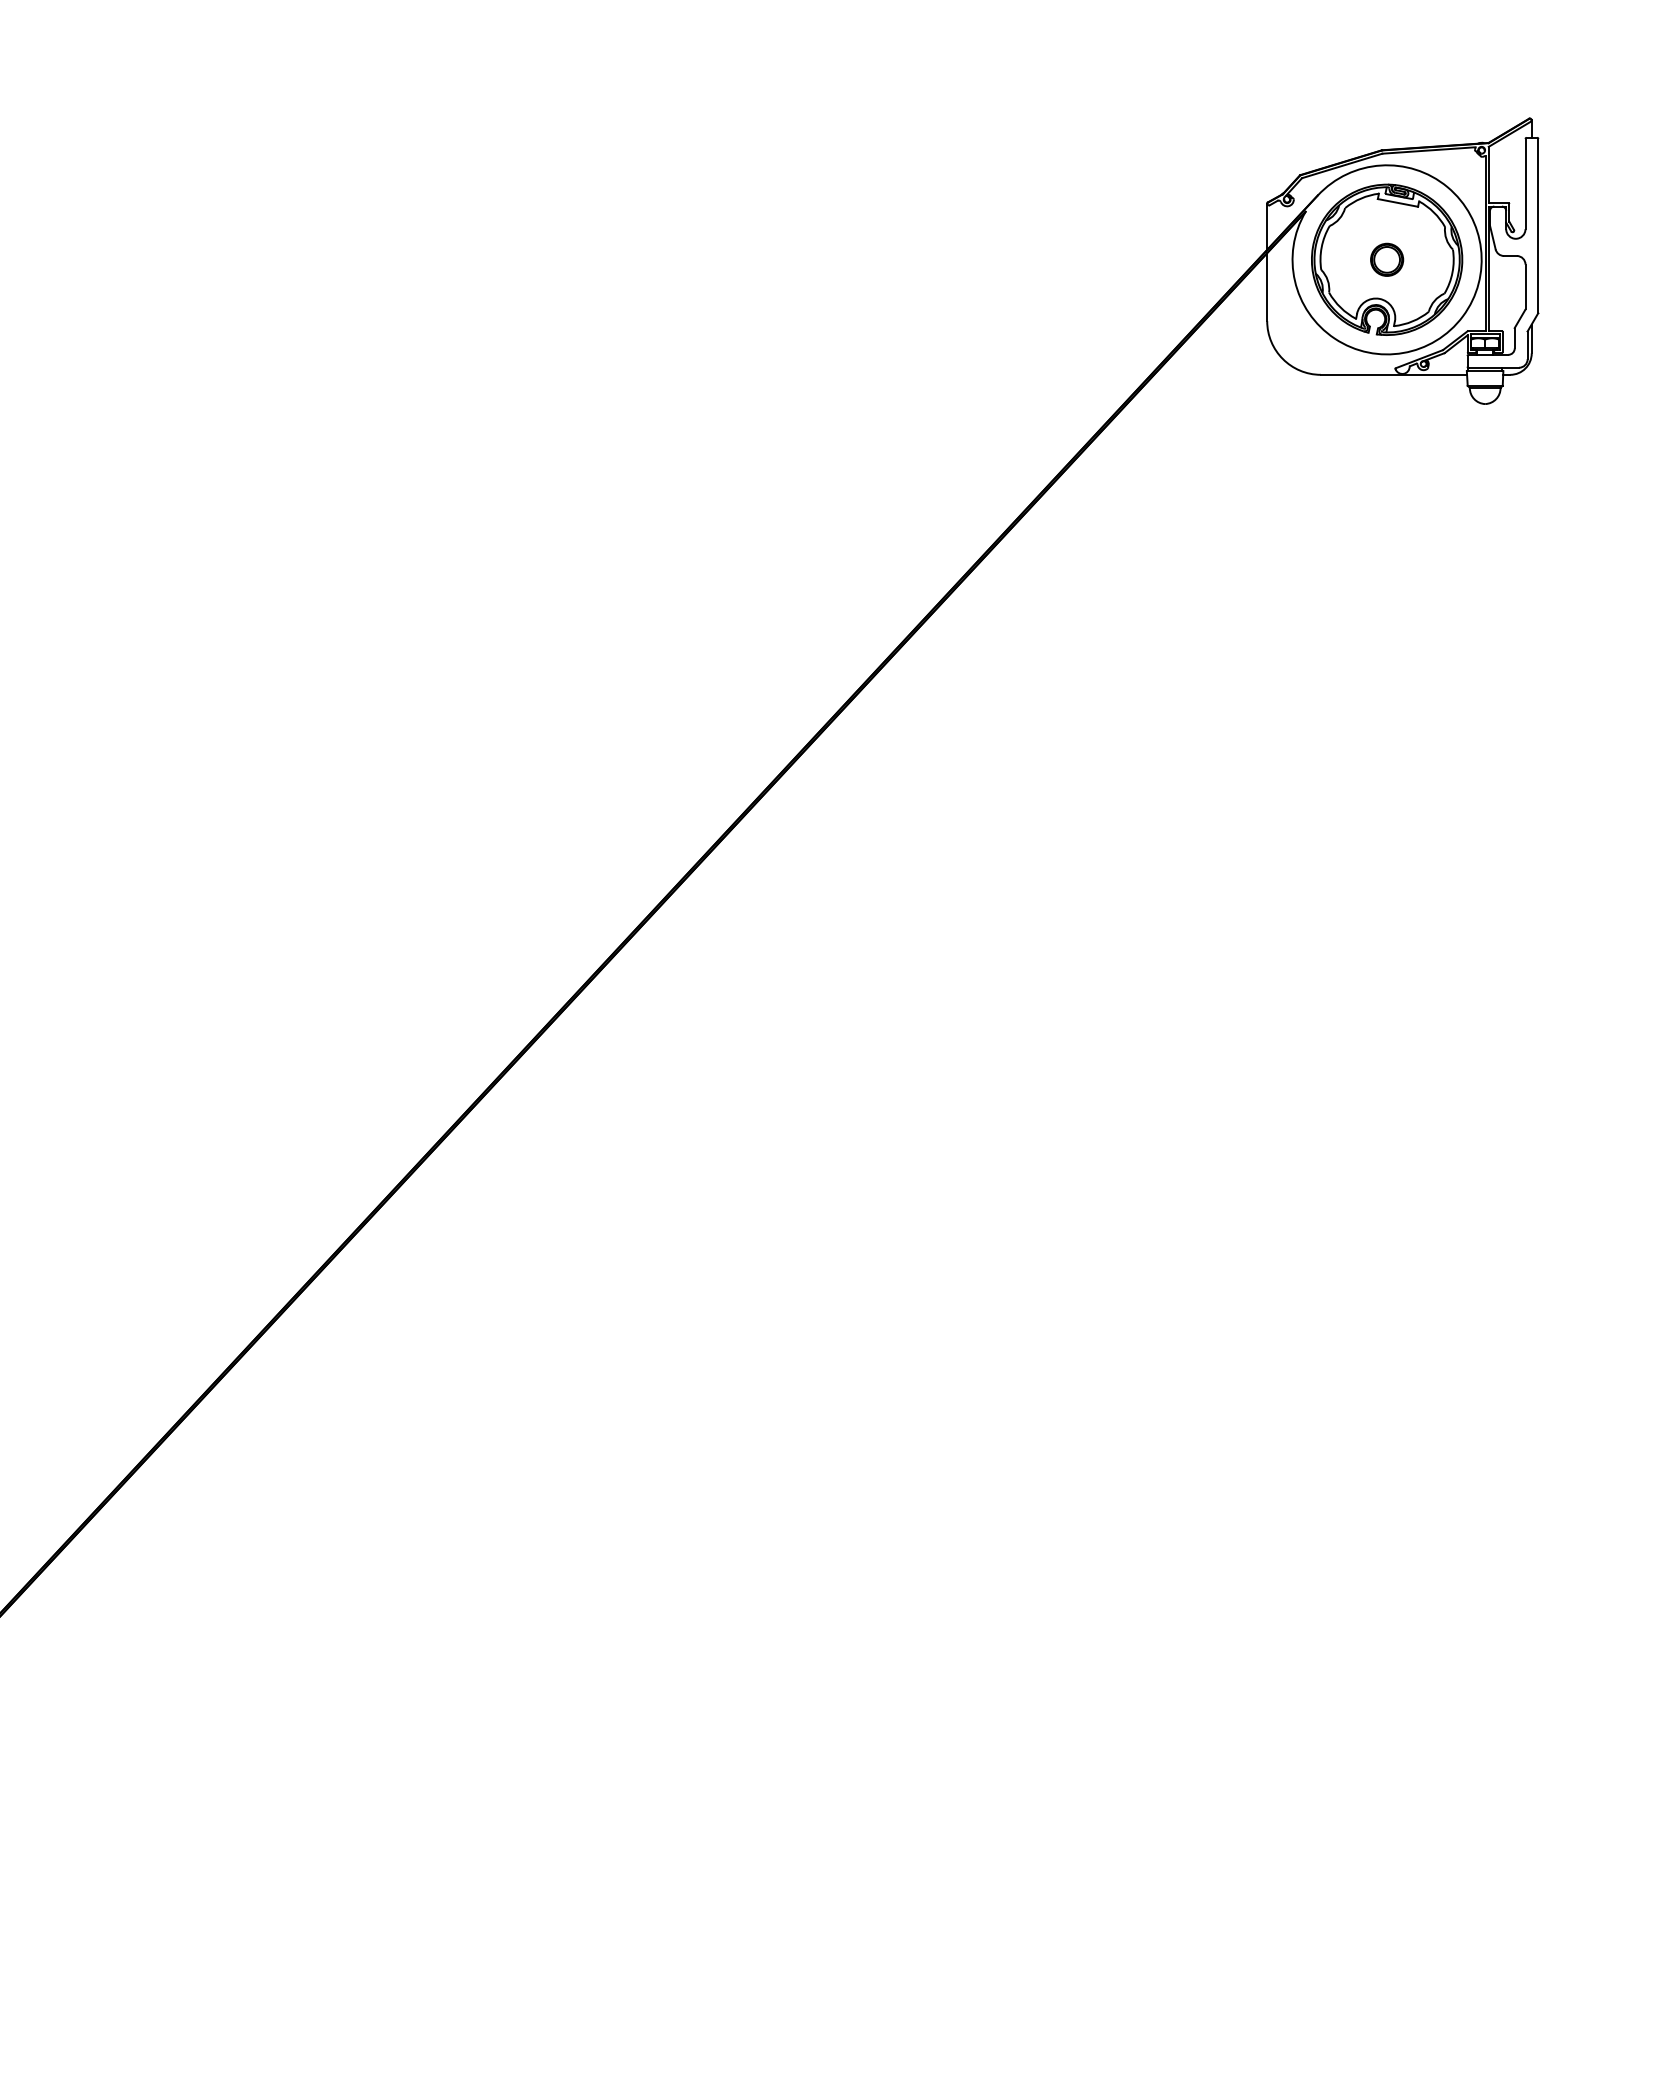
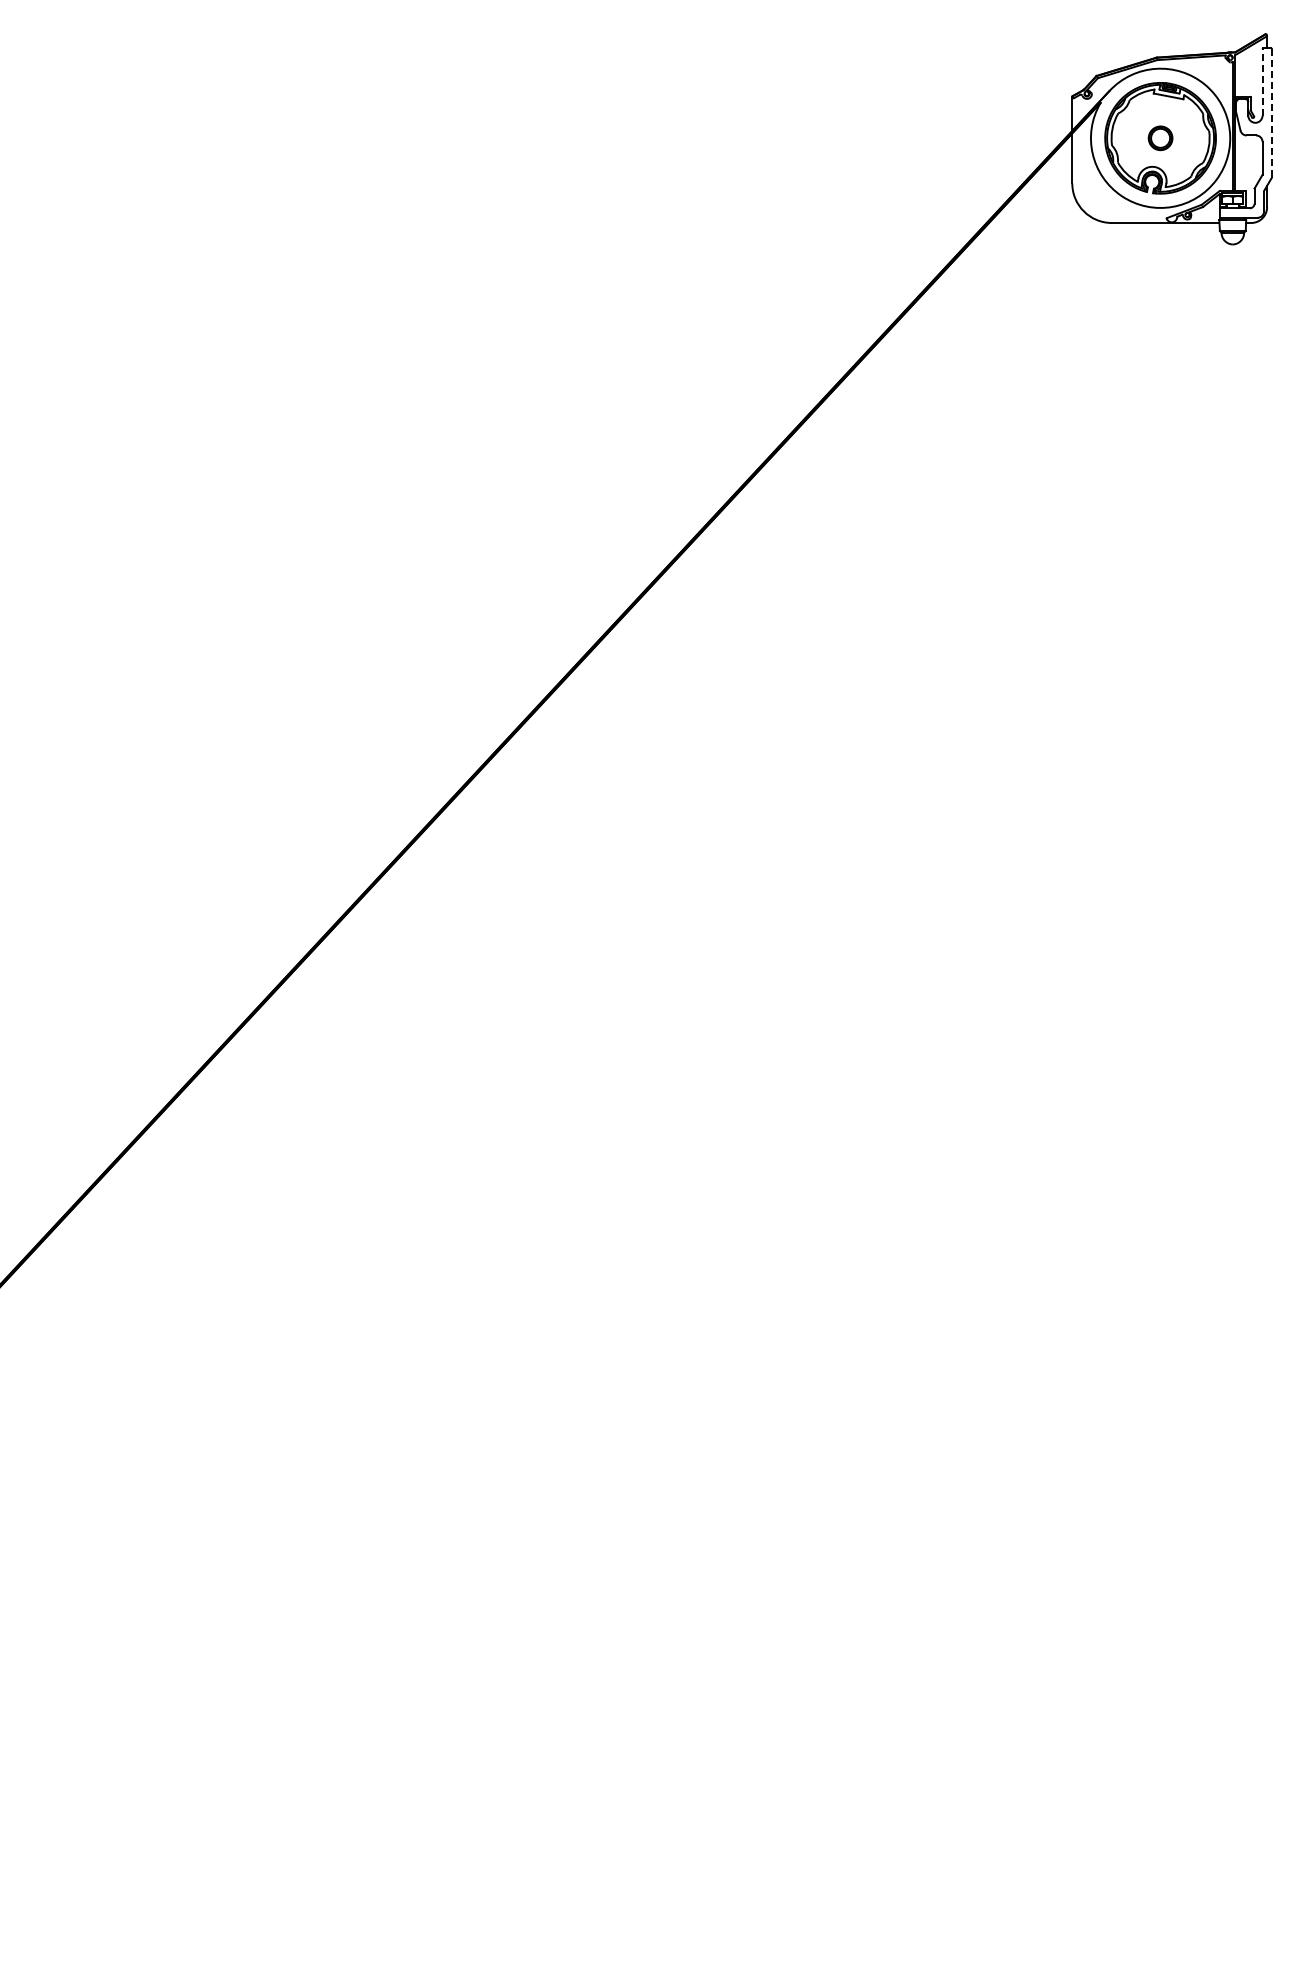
line: (1525, 182) -> (1262, 81), solid -> dashed
line: (1539, 226) -> (1272, 113), solid -> dashed

